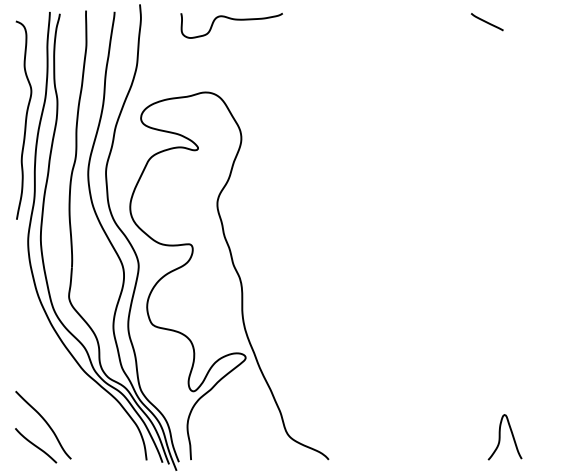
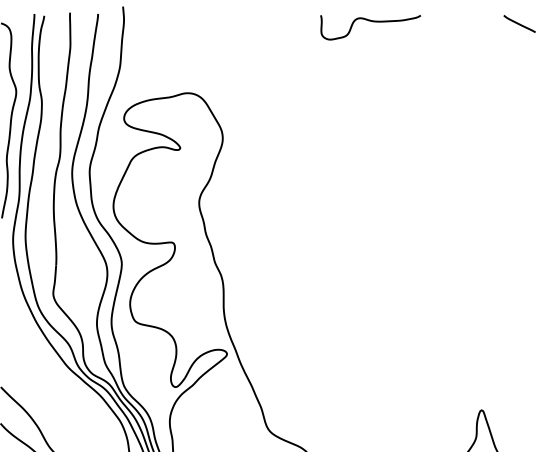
curve: (233, 20) -> (372, 22), moved
line: (487, 22) -> (519, 24), moved

